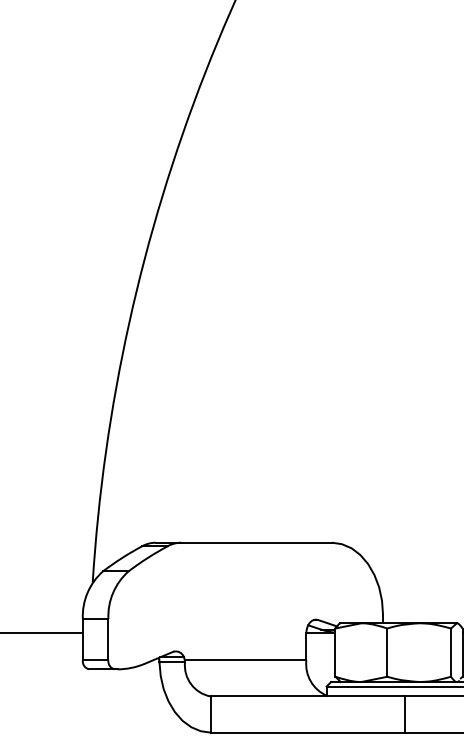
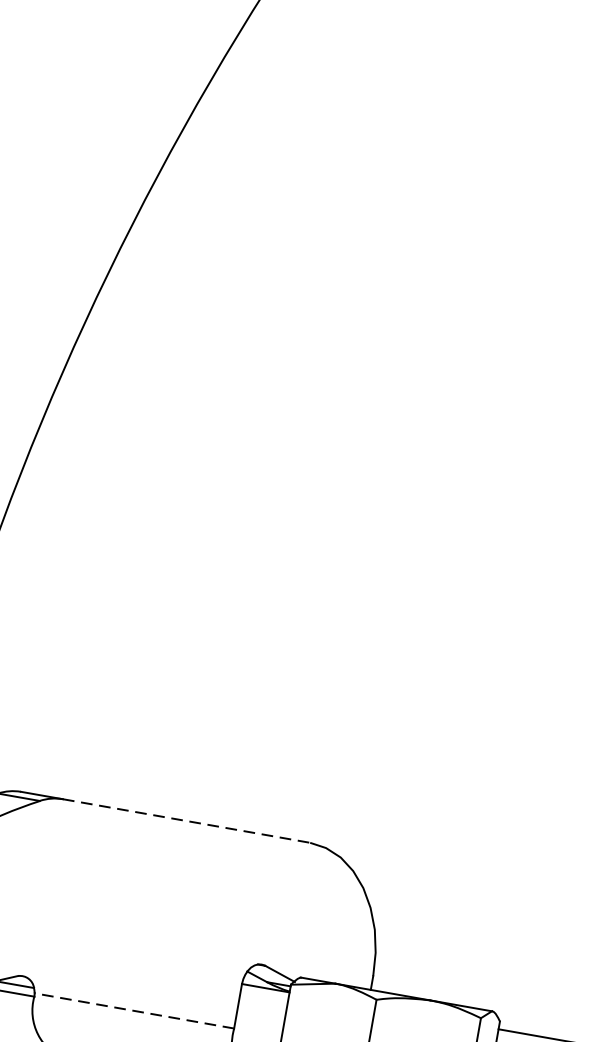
line: (257, 542) -> (188, 820), solid -> dashed
line: (245, 660) -> (134, 1011), solid -> dashed

